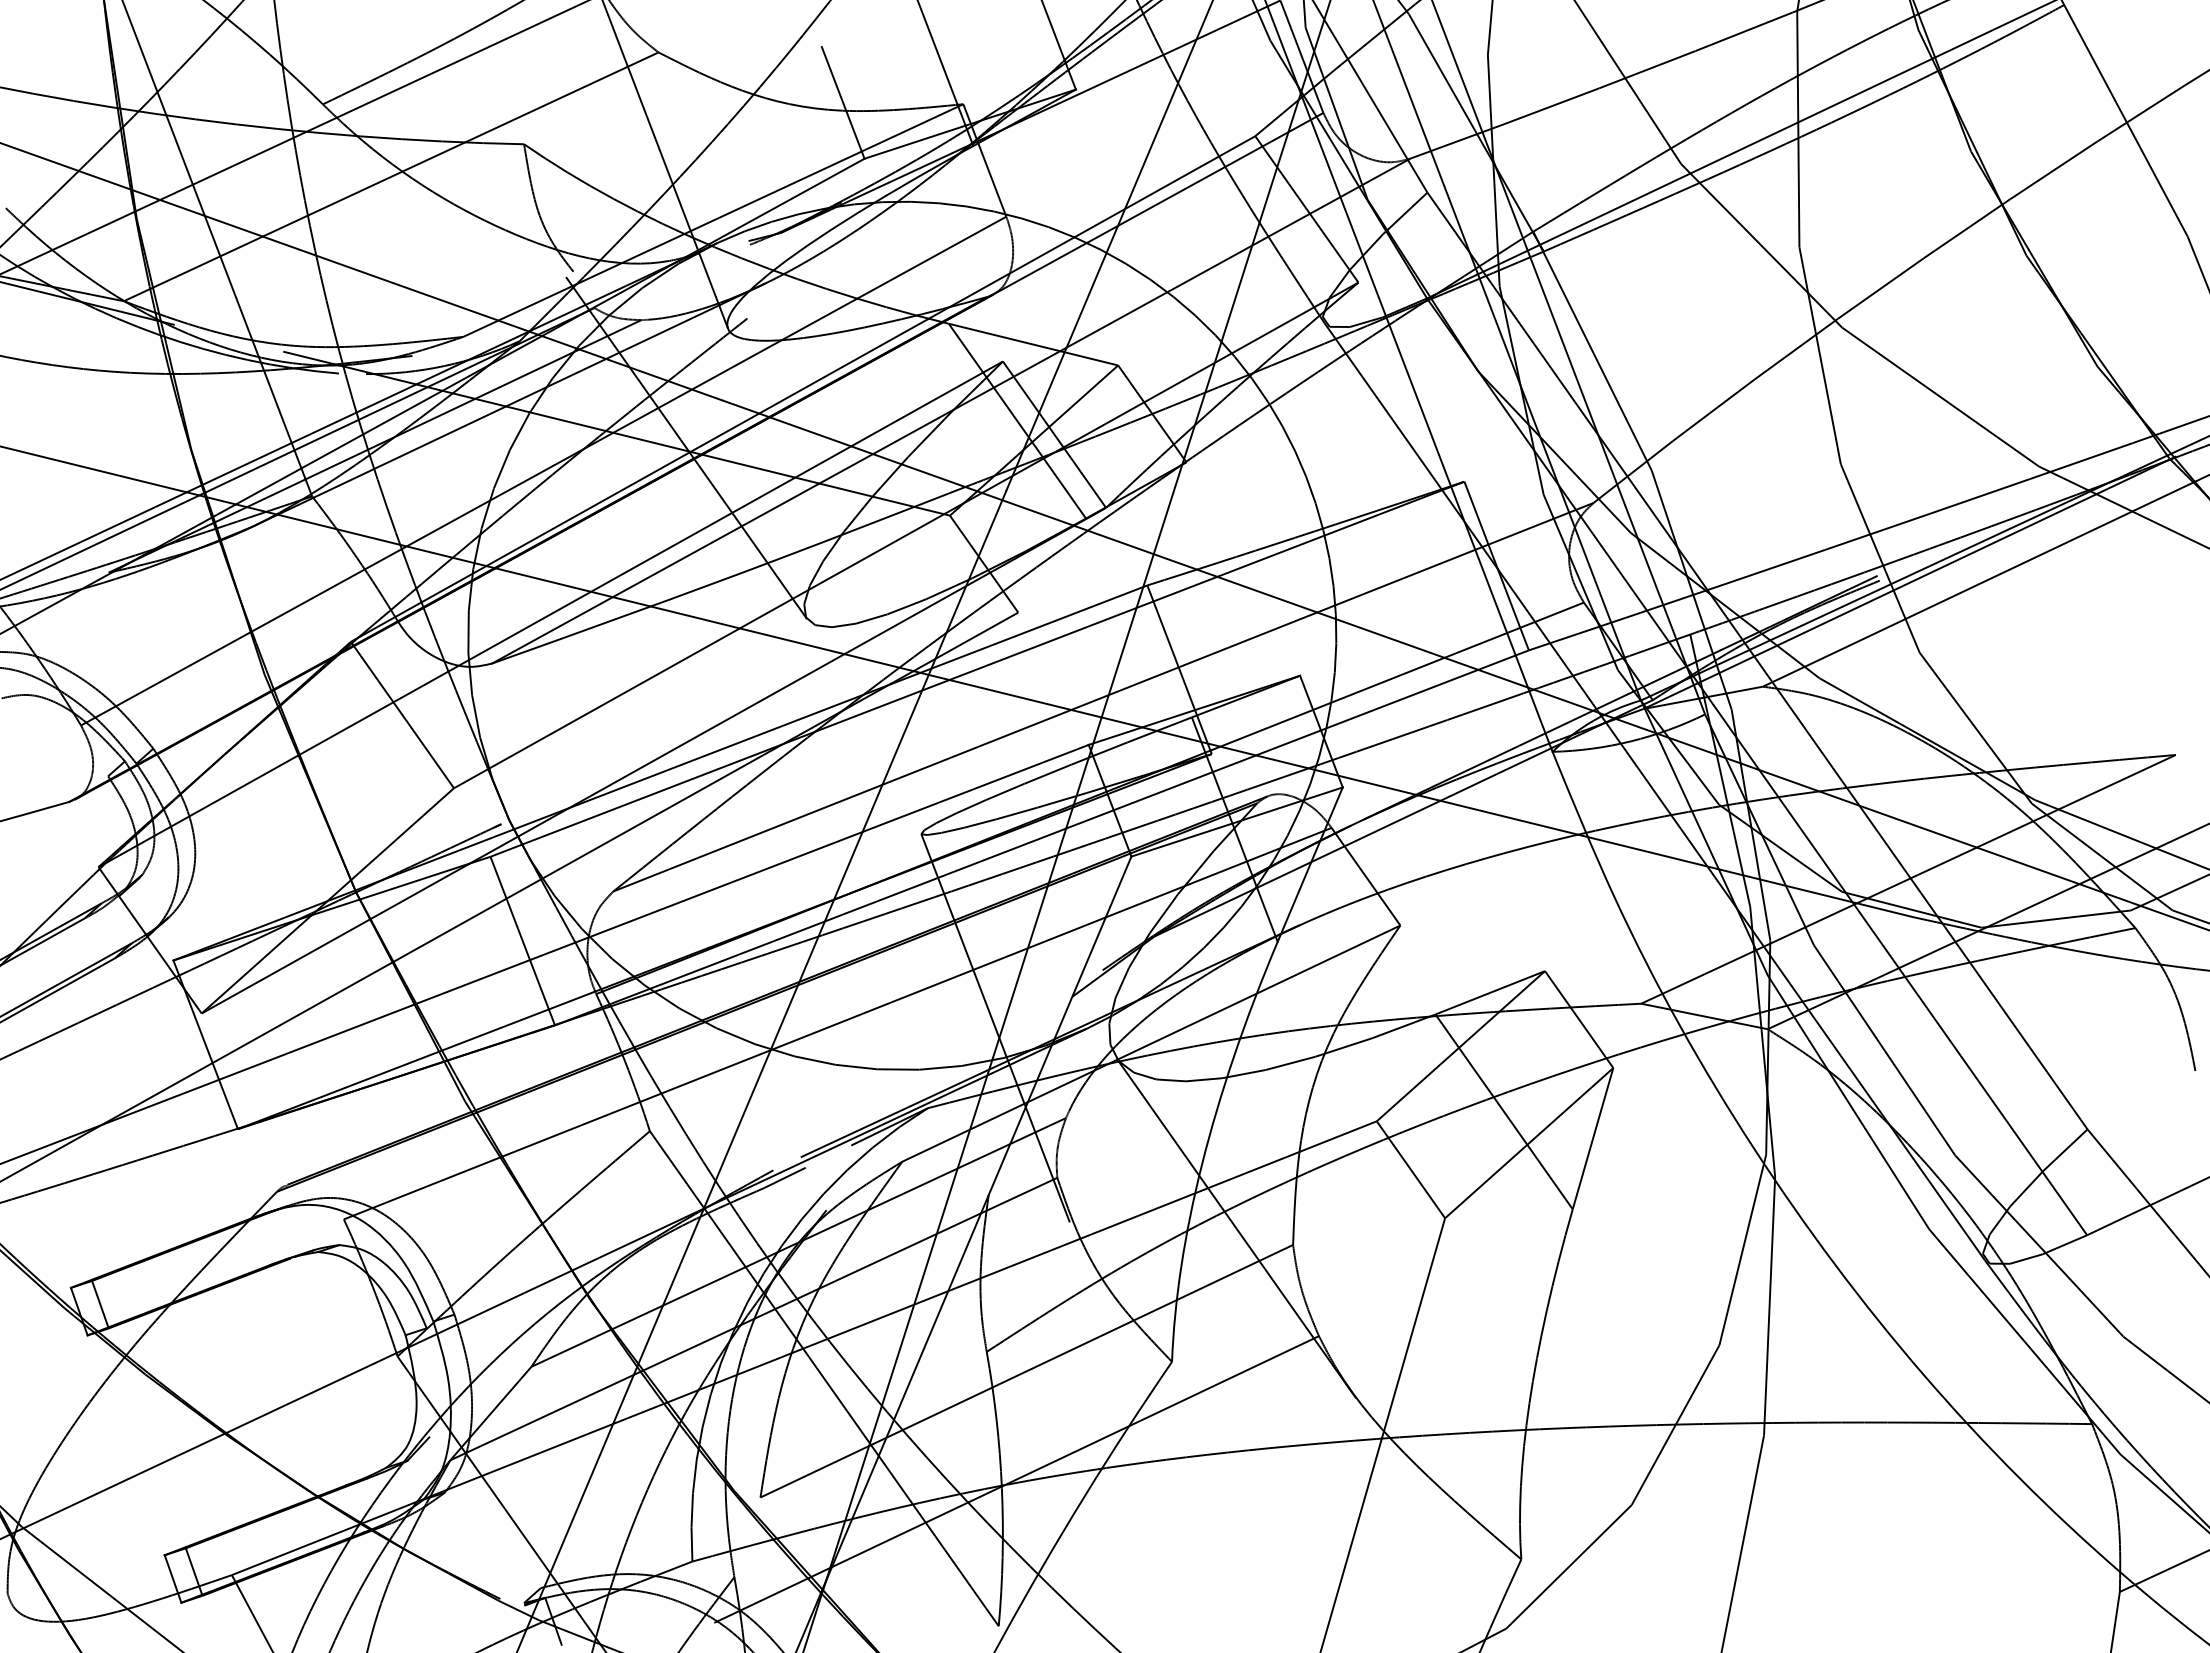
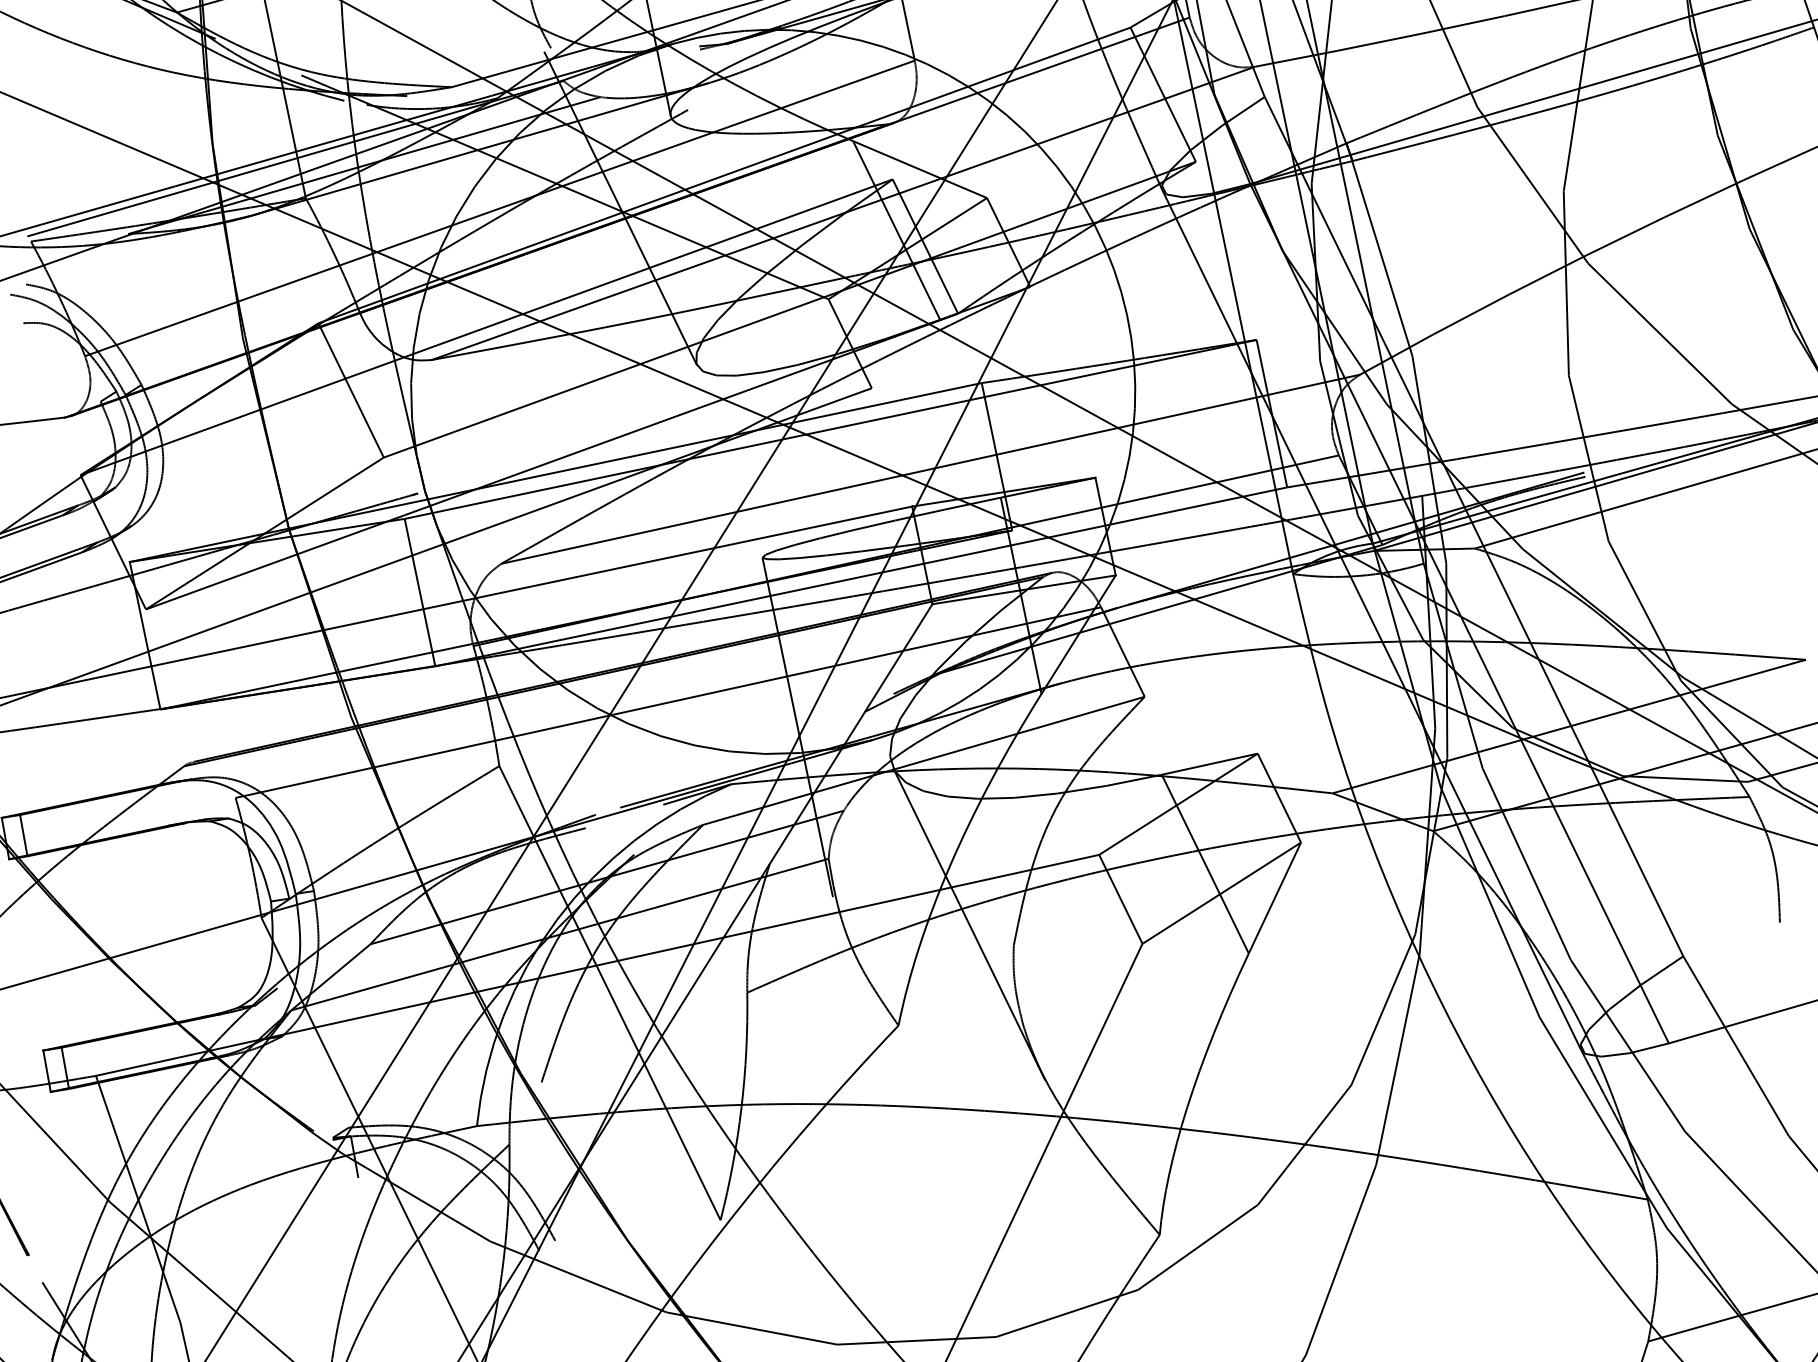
line: (784, 1177) -> (604, 822), removed
line: (1026, 1370) -> (777, 1013), removed
line: (1016, 1479) -> (754, 1101), removed

